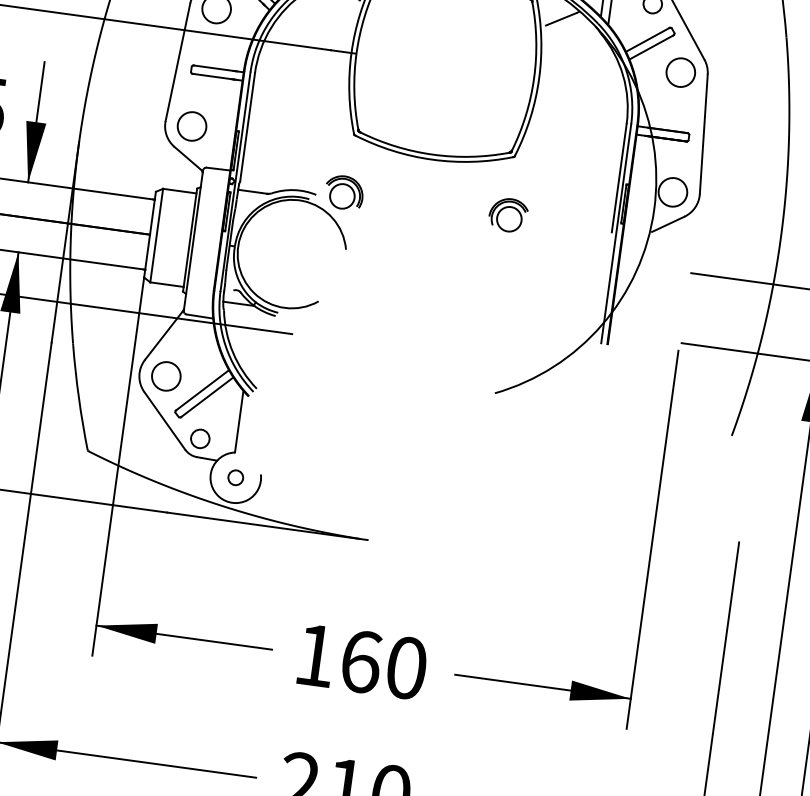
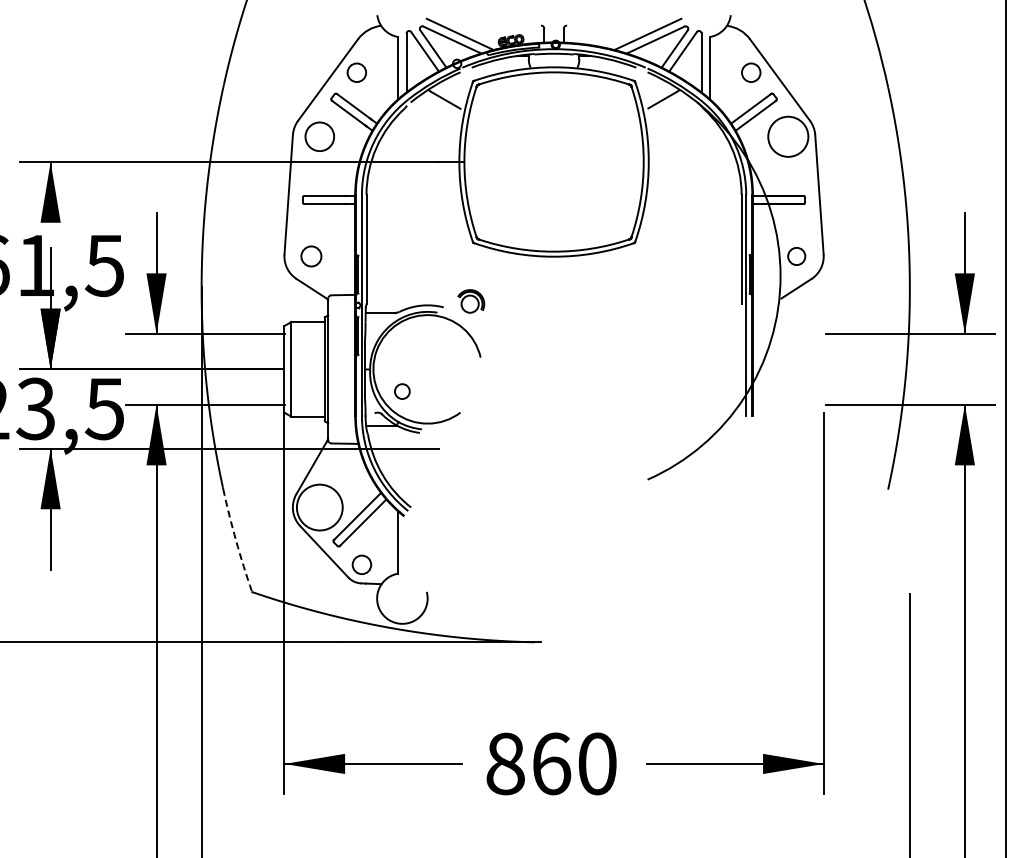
circle: (681, 72) -> (788, 136), size x1.4
circle: (192, 126) -> (311, 256), size x0.7
part: (343, 192) -> (470, 301), size x0.7
circle: (672, 192) -> (796, 256), size x0.6
part: (508, 215) -> (636, 301), removed
circle: (166, 376) -> (319, 507), size x1.6
arc: (79, 397) -> (236, 540), solid -> dashed
circle: (235, 477) -> (402, 391), moved
text: (315, 655) -> (505, 763), 160 -> 860

